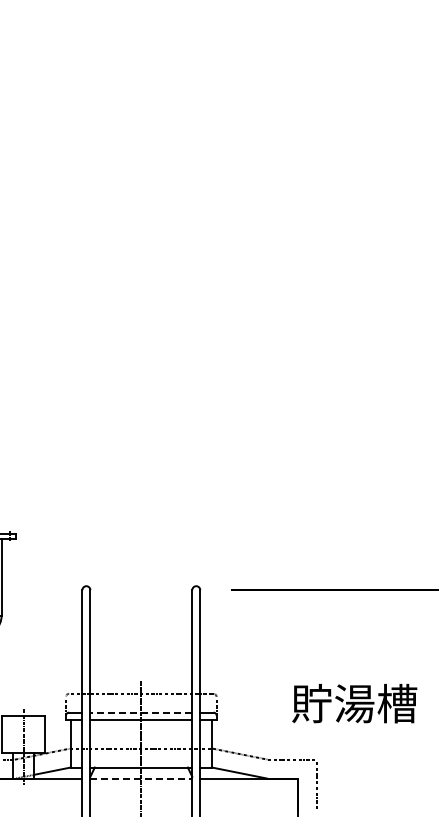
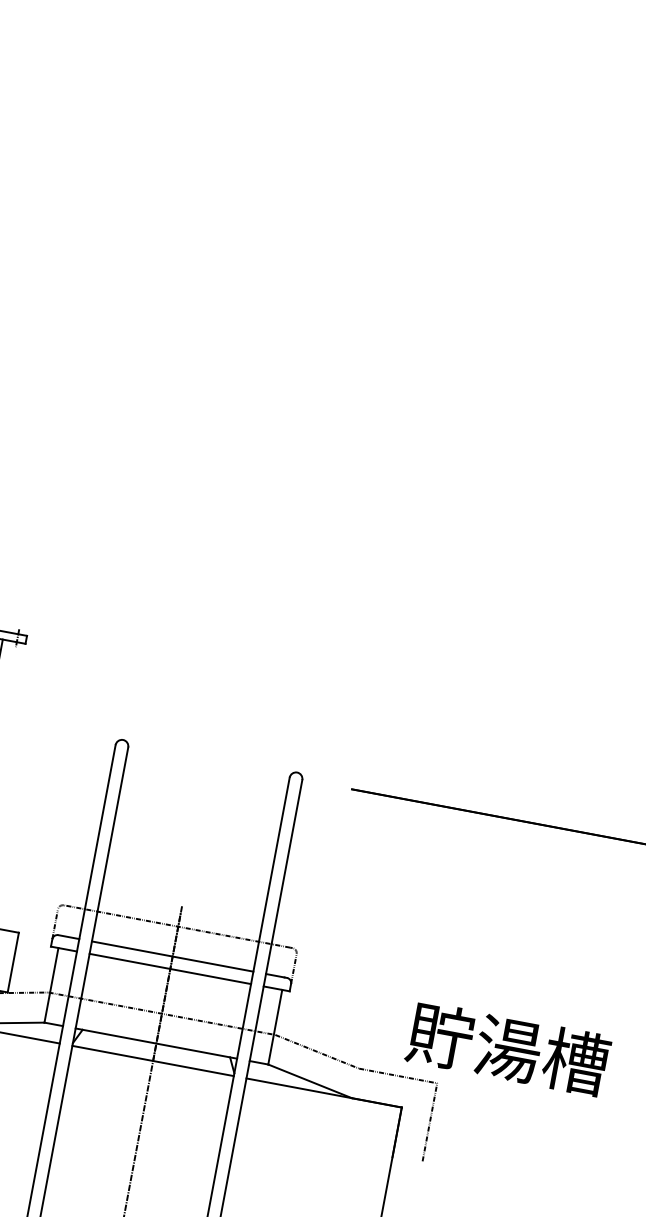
text: (354, 703) -> (508, 1048), moved
line: (141, 712) -> (172, 956), dashed -> solid
line: (141, 778) -> (153, 1060), dashed -> solid

